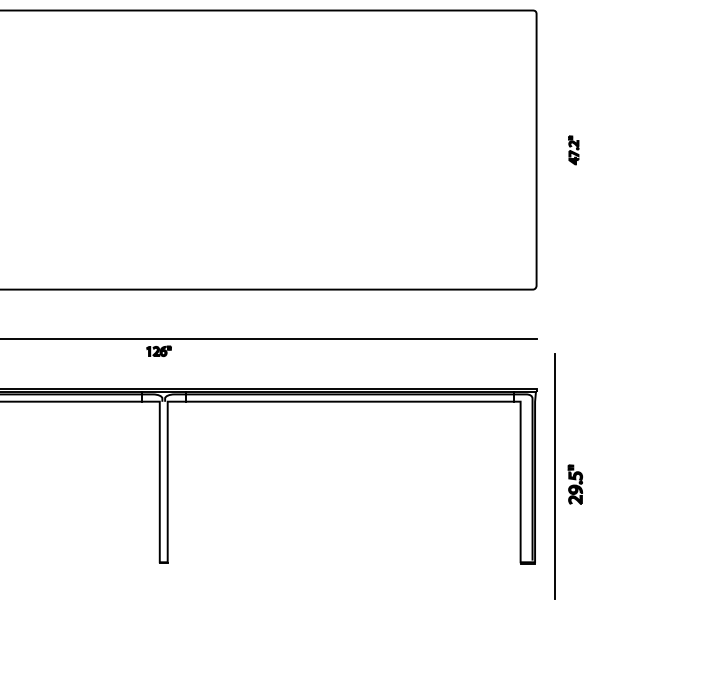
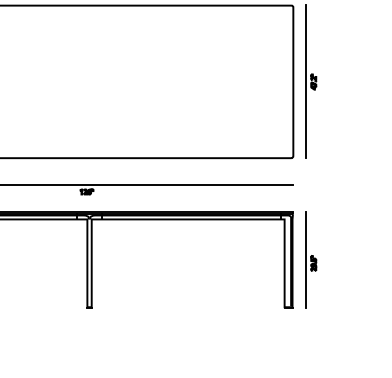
line: (558, 149) -> (305, 81), added
part: (569, 474) -> (311, 259), size x0.71

